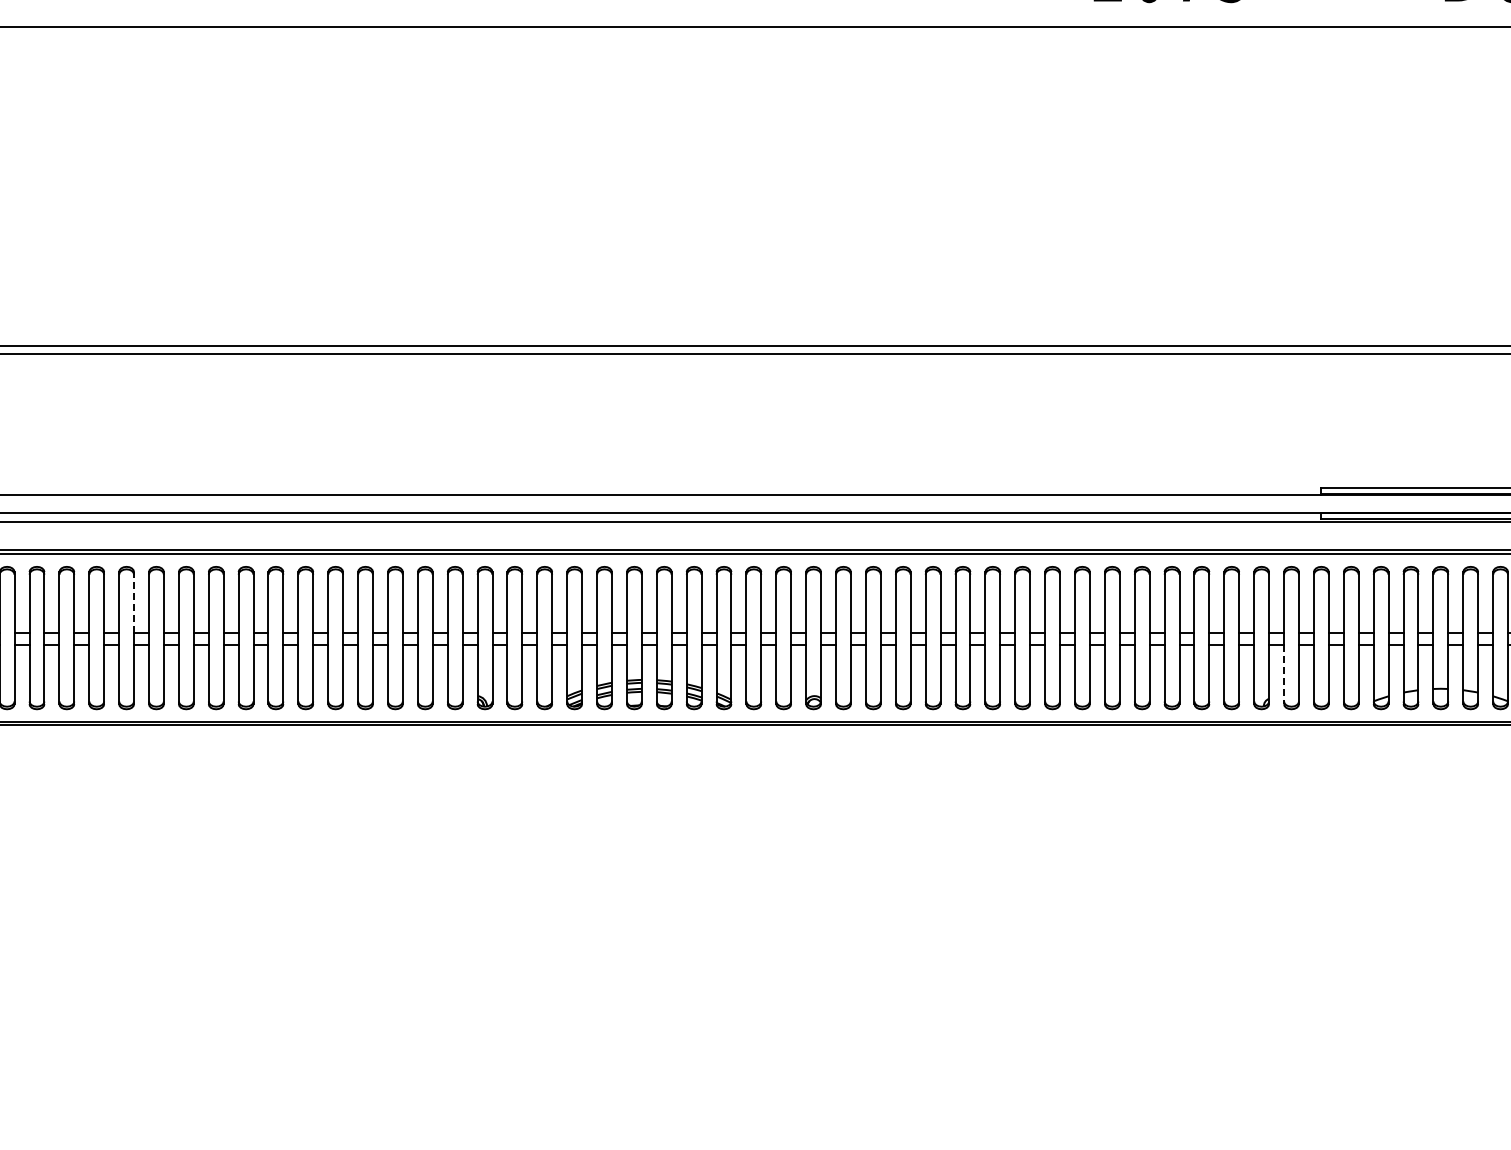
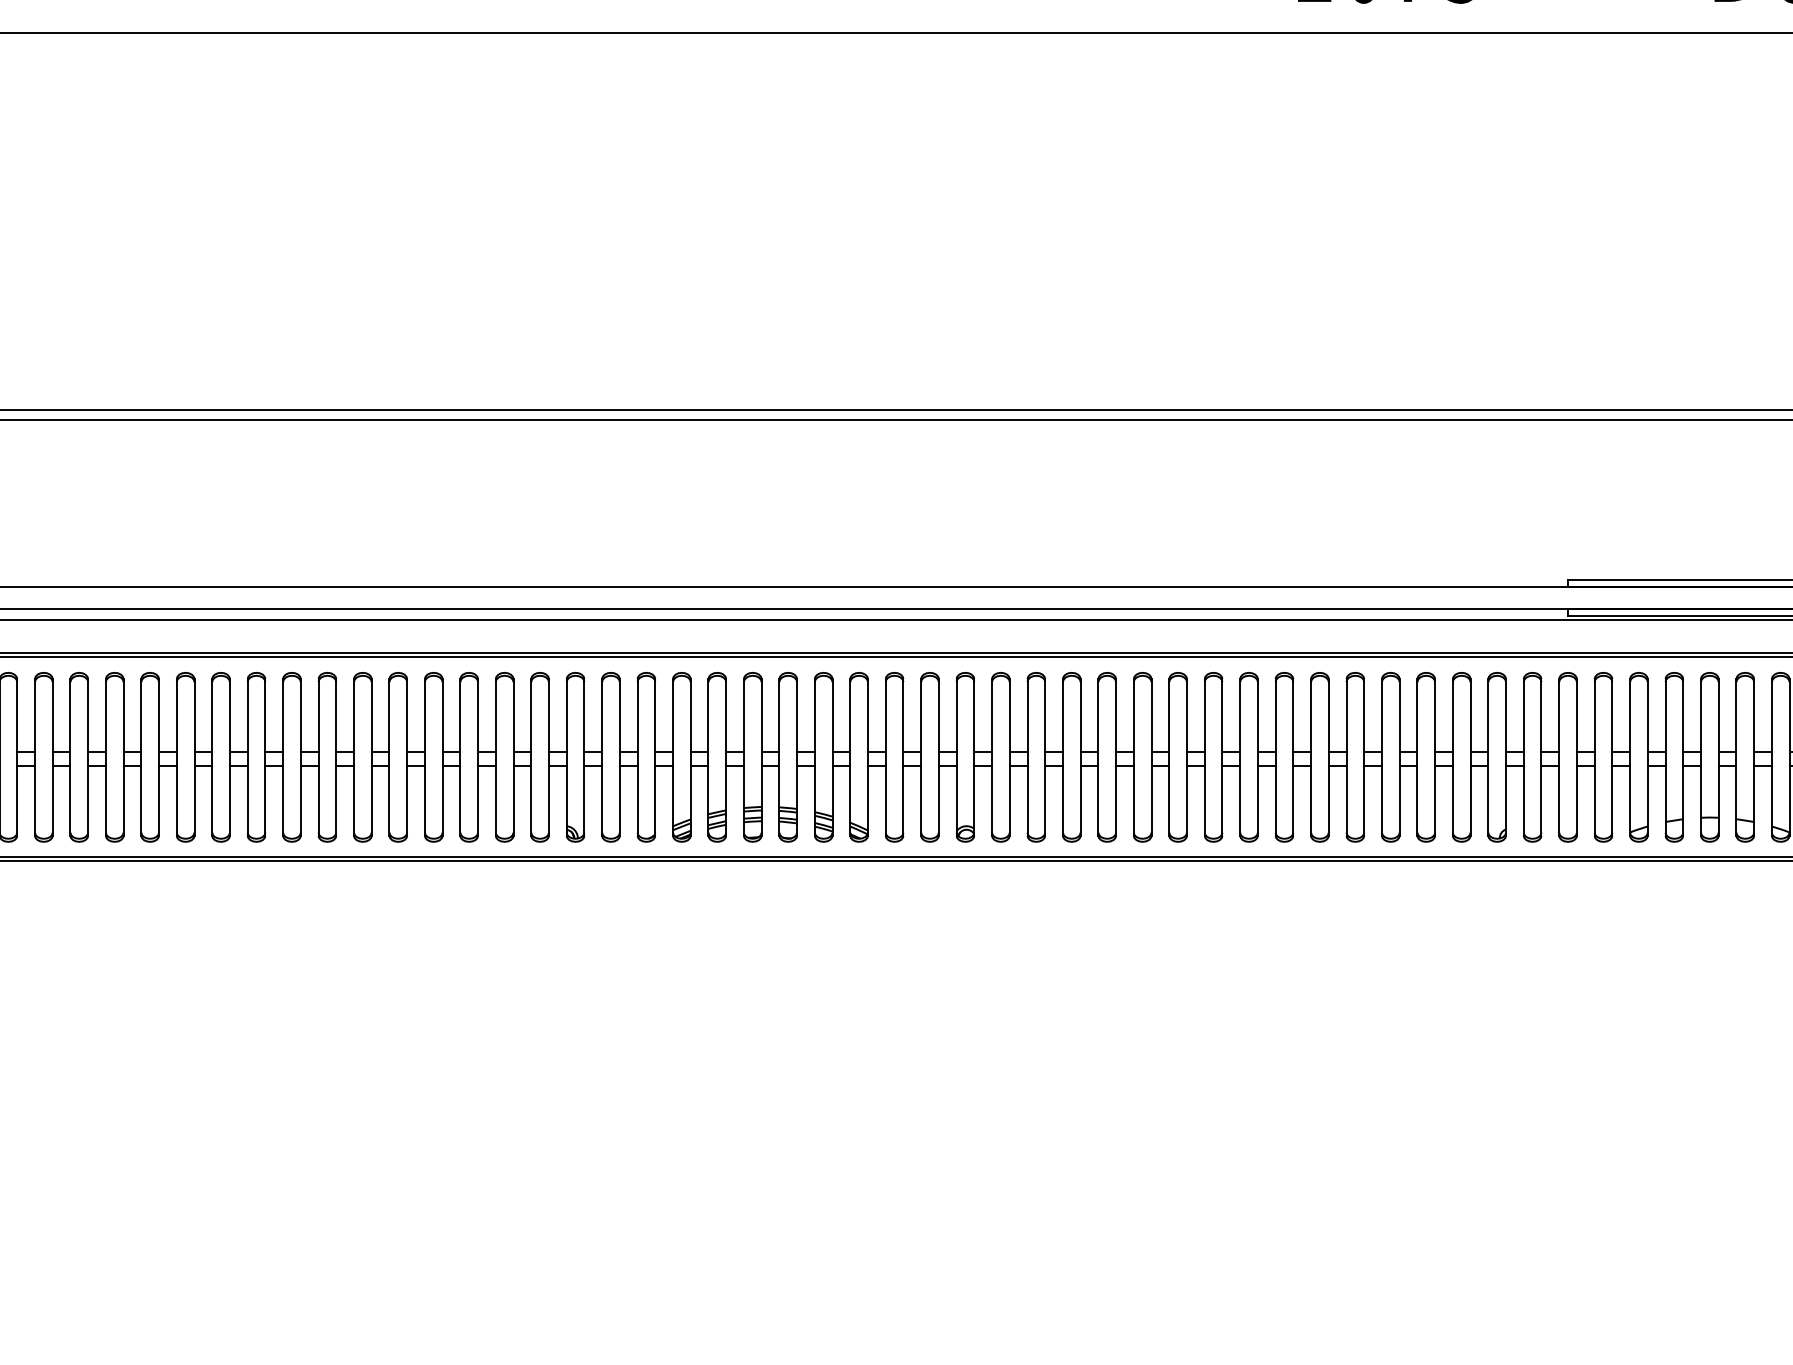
line: (134, 602) -> (159, 715), dashed -> solid
line: (1284, 675) -> (1524, 801), dashed -> solid

